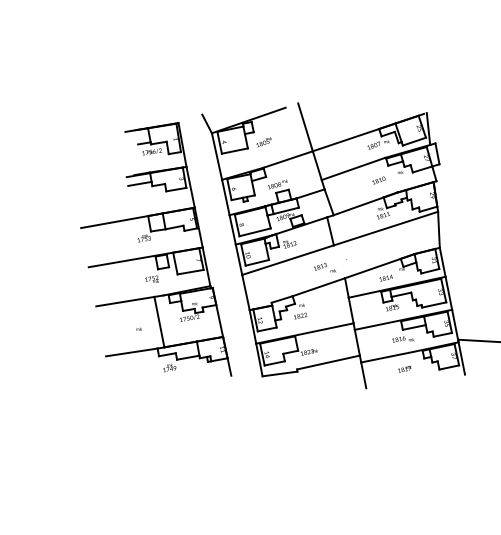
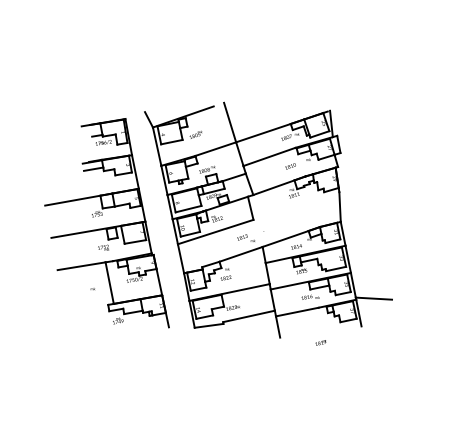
line: (386, 227) -> (296, 205), removed
line: (131, 351) -> (86, 307), removed
text: (404, 368) -> (320, 342), moved

